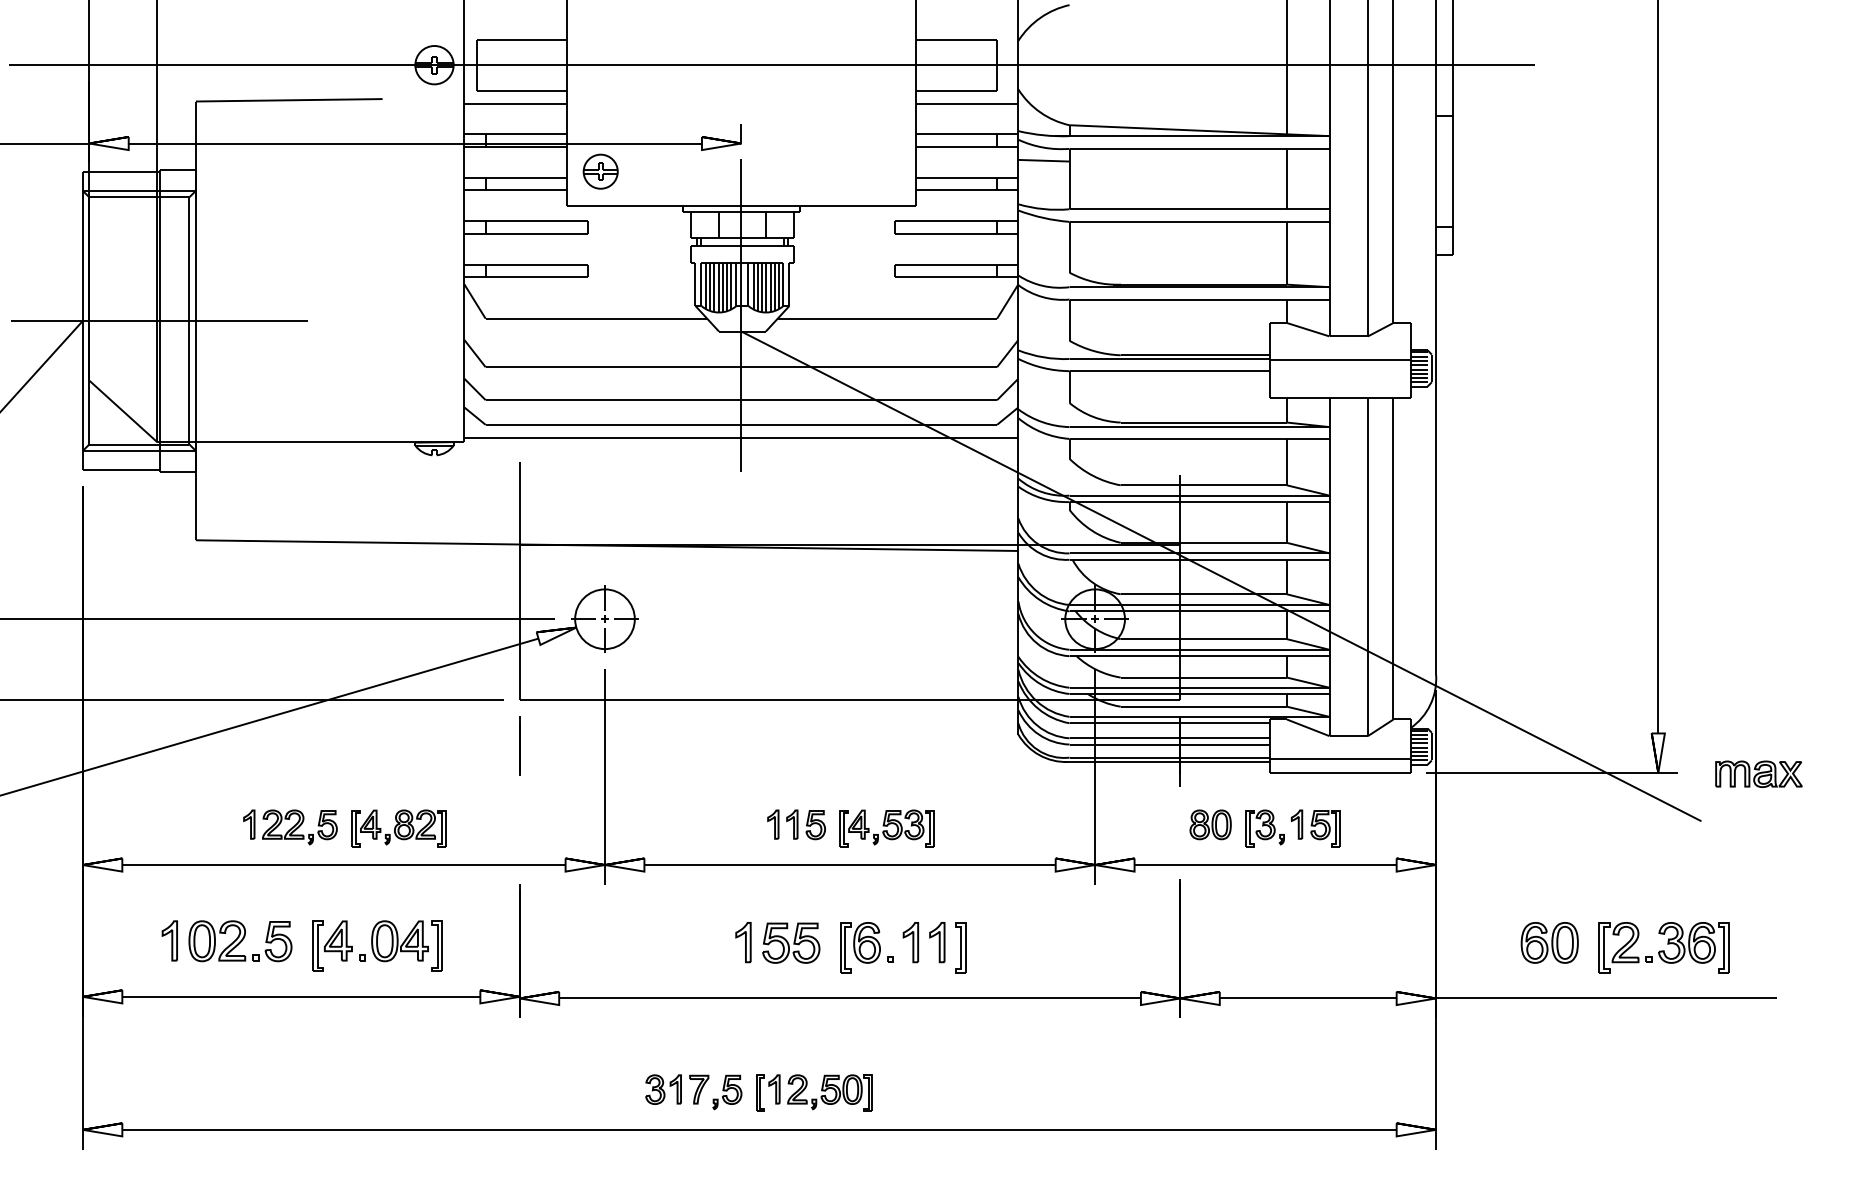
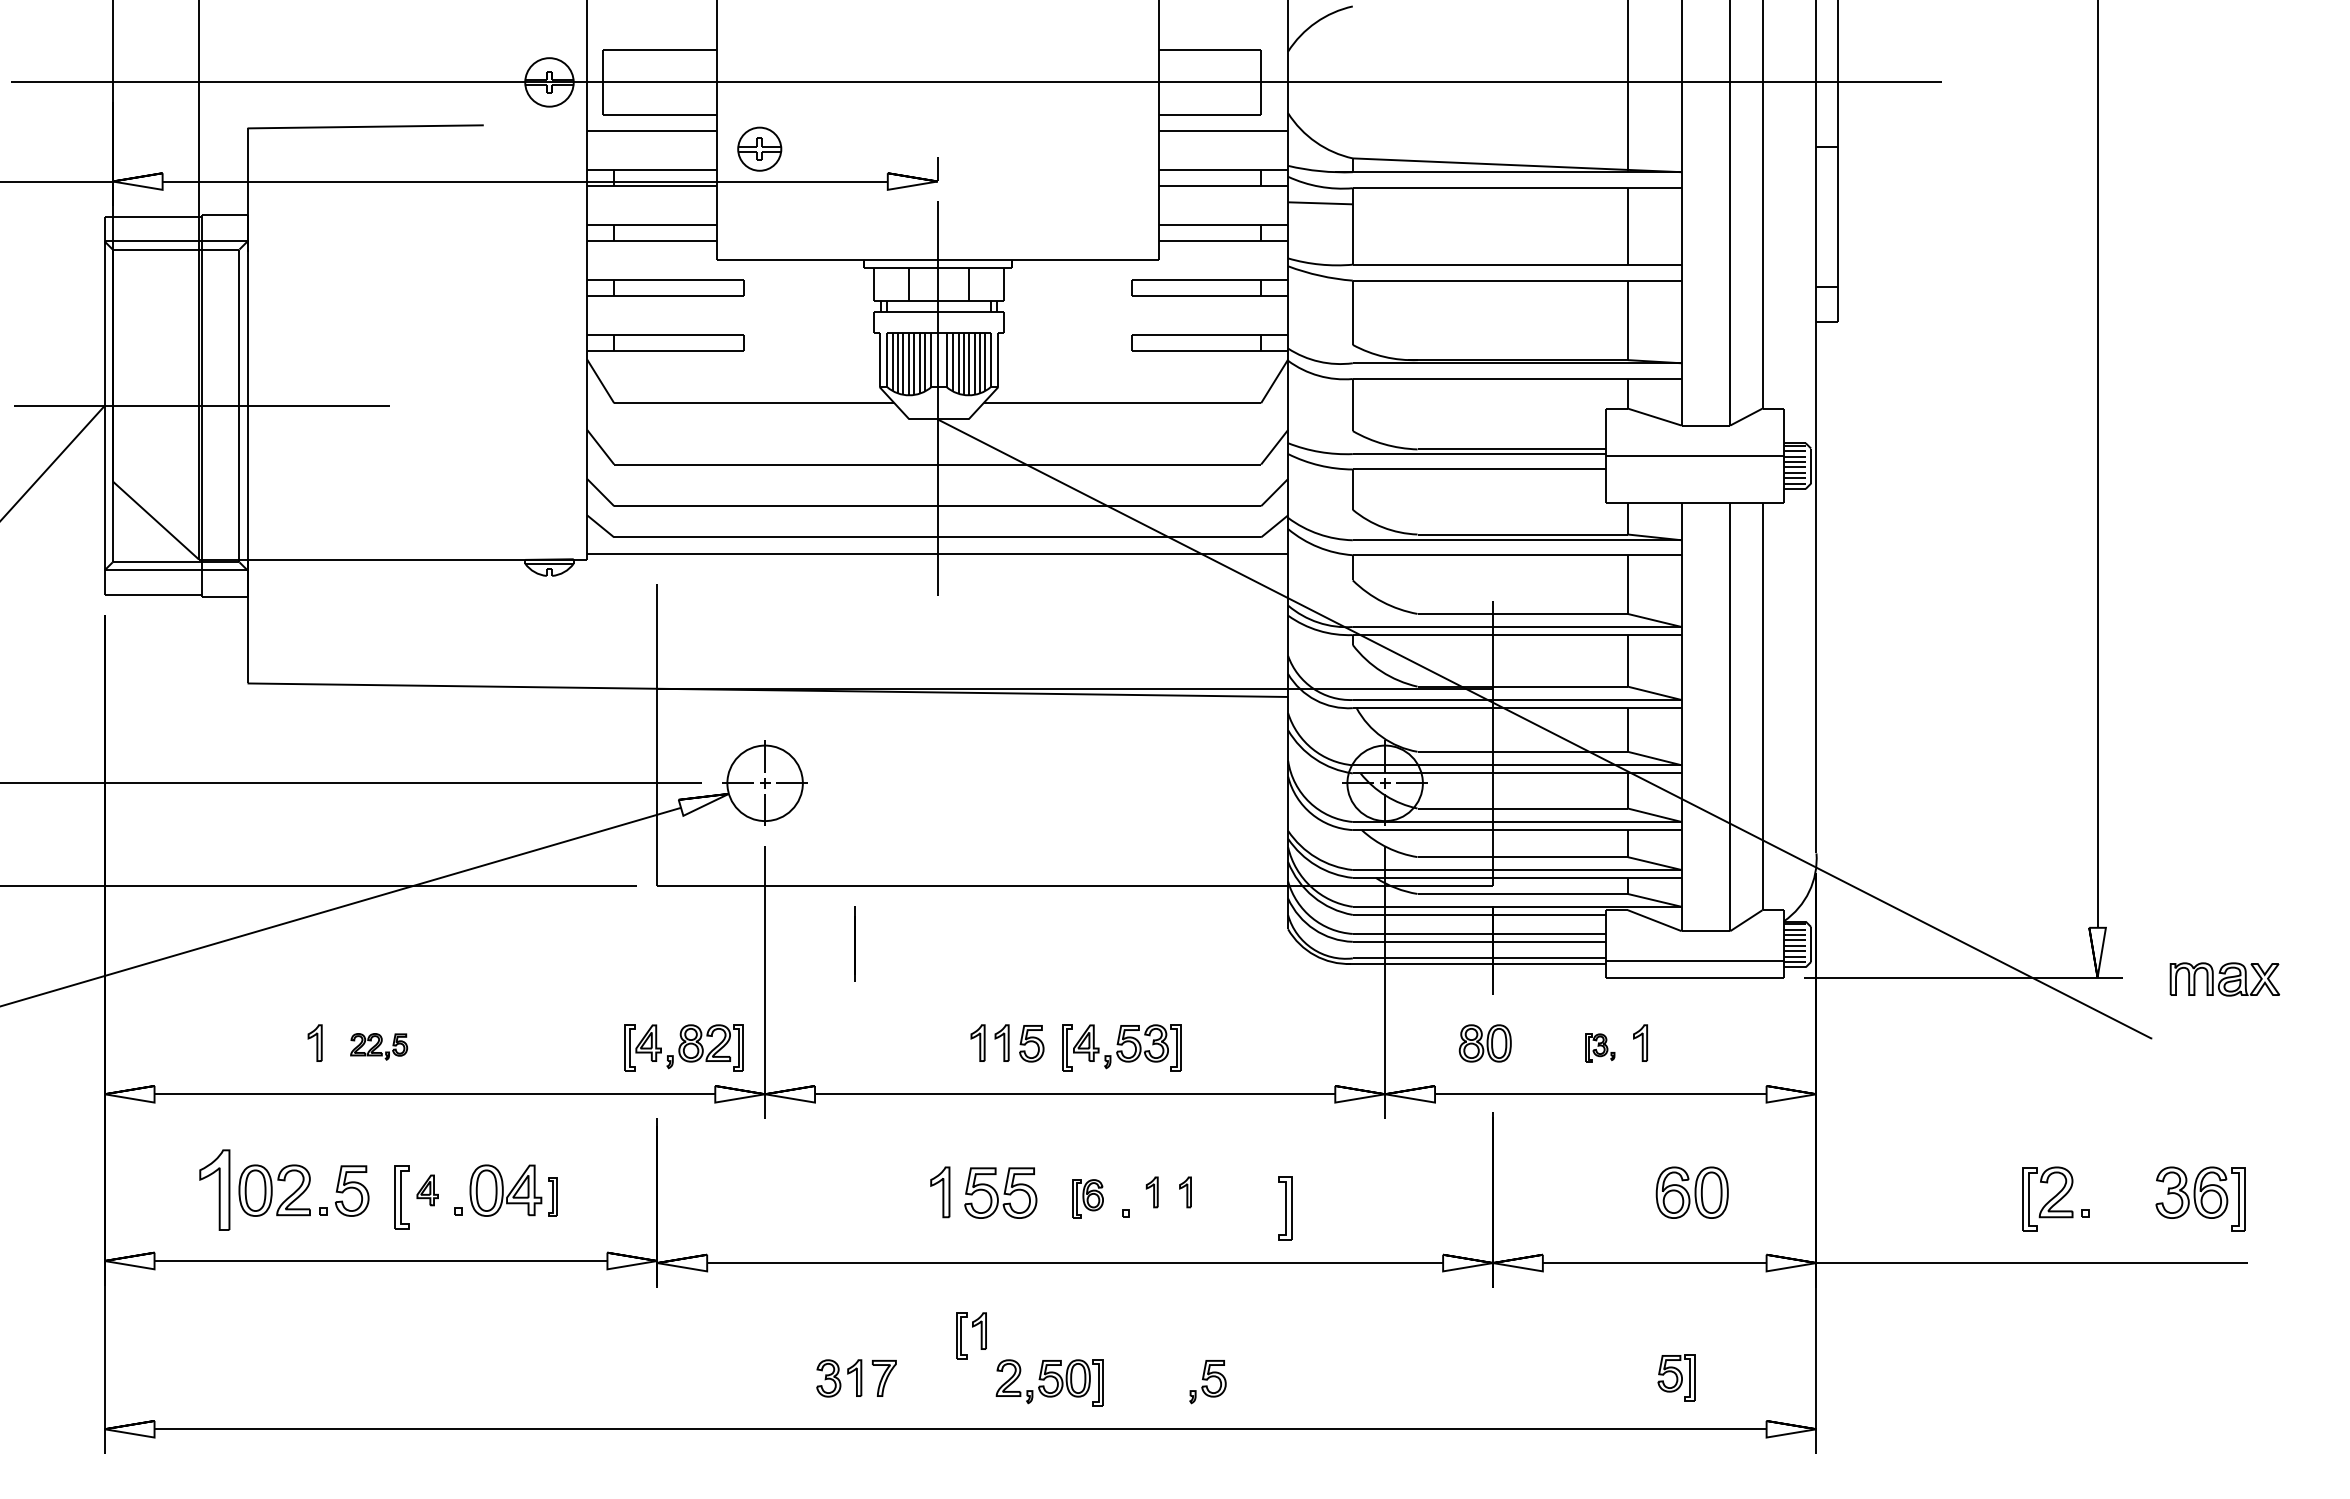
part: (600, 171) -> (759, 148), moved
line: (519, 745) -> (854, 943), moved
part: (1210, 824) -> (1484, 1043), moved
part: (299, 827) -> (378, 1046), size x0.6
part: (398, 828) -> (683, 1047), moved
part: (1264, 828) -> (1599, 1047), size x0.6
part: (1325, 828) -> (1676, 1377), moved
part: (169, 941) -> (214, 1190), size x1.6
part: (338, 941) -> (427, 1190), size x0.6
part: (911, 942) -> (1152, 1192), size x0.6
part: (937, 942) -> (1185, 1192), size x0.6
part: (1549, 942) -> (1691, 1192), moved
part: (436, 946) -> (552, 1197), size x0.6
part: (859, 947) -> (1087, 1198), size x0.6
part: (1693, 947) -> (2200, 1198), moved
part: (961, 948) -> (1285, 1208), moved
part: (768, 1086) -> (972, 1327), moved
part: (727, 1092) -> (1207, 1382), moved

